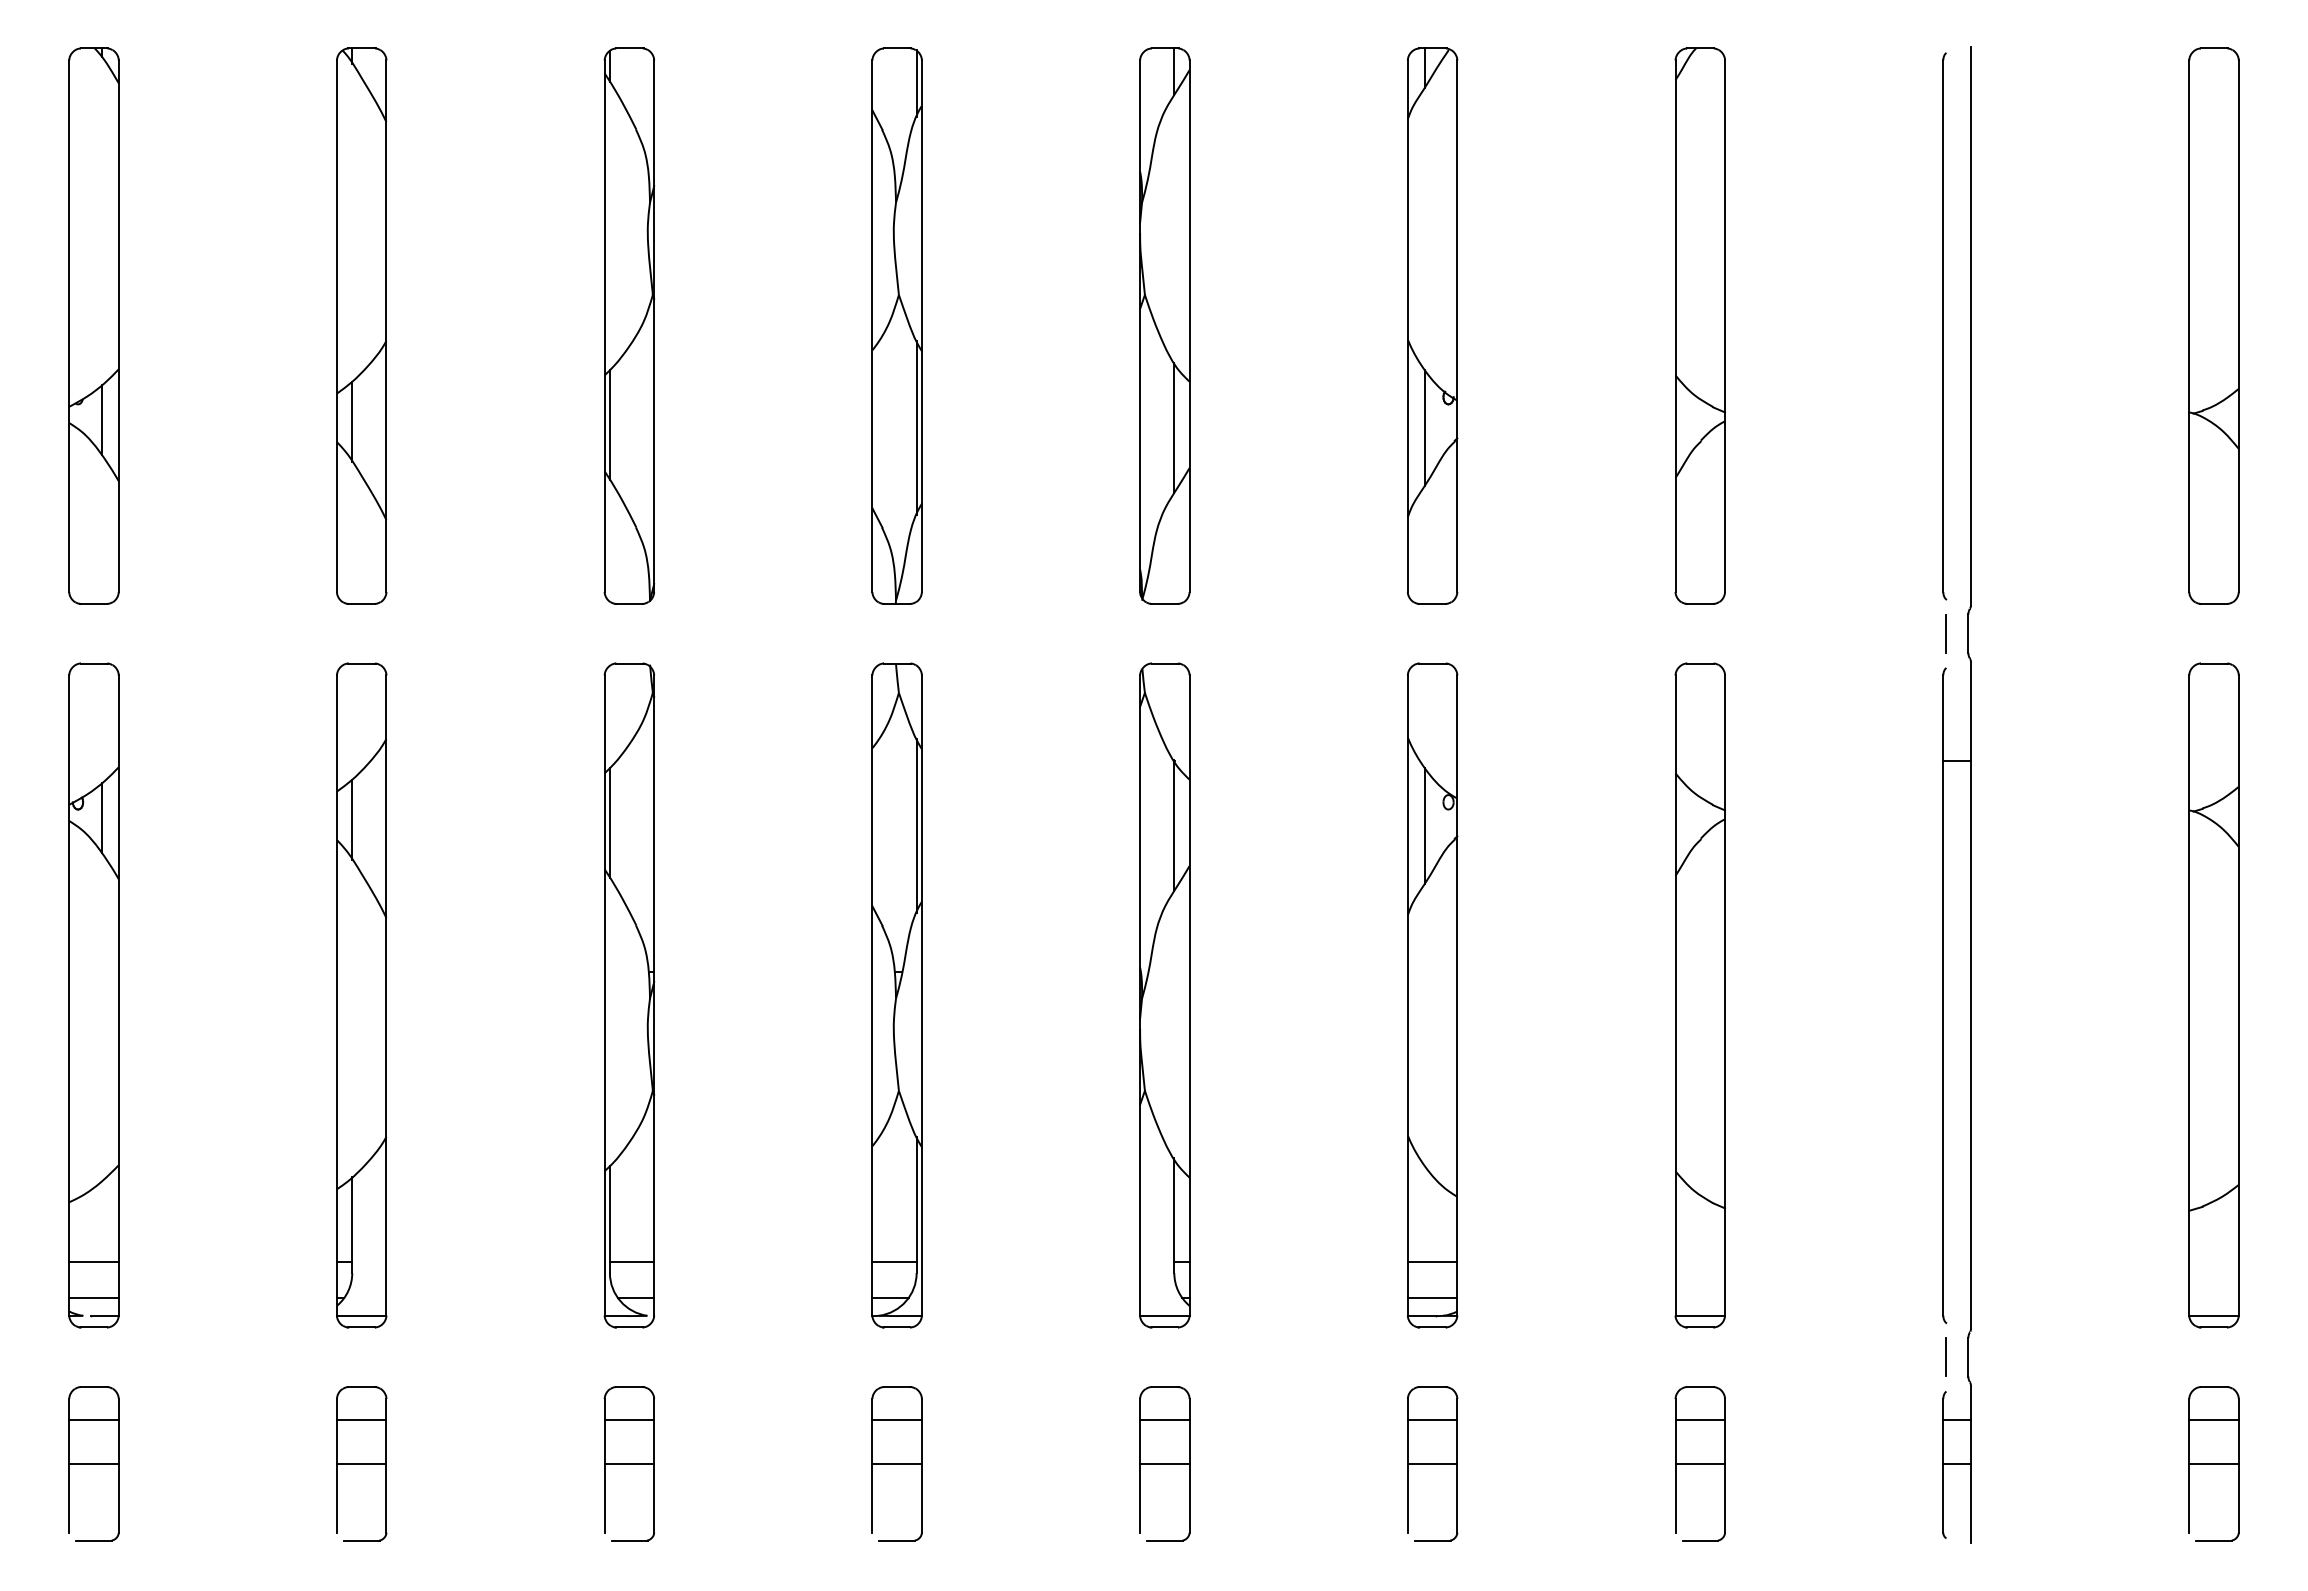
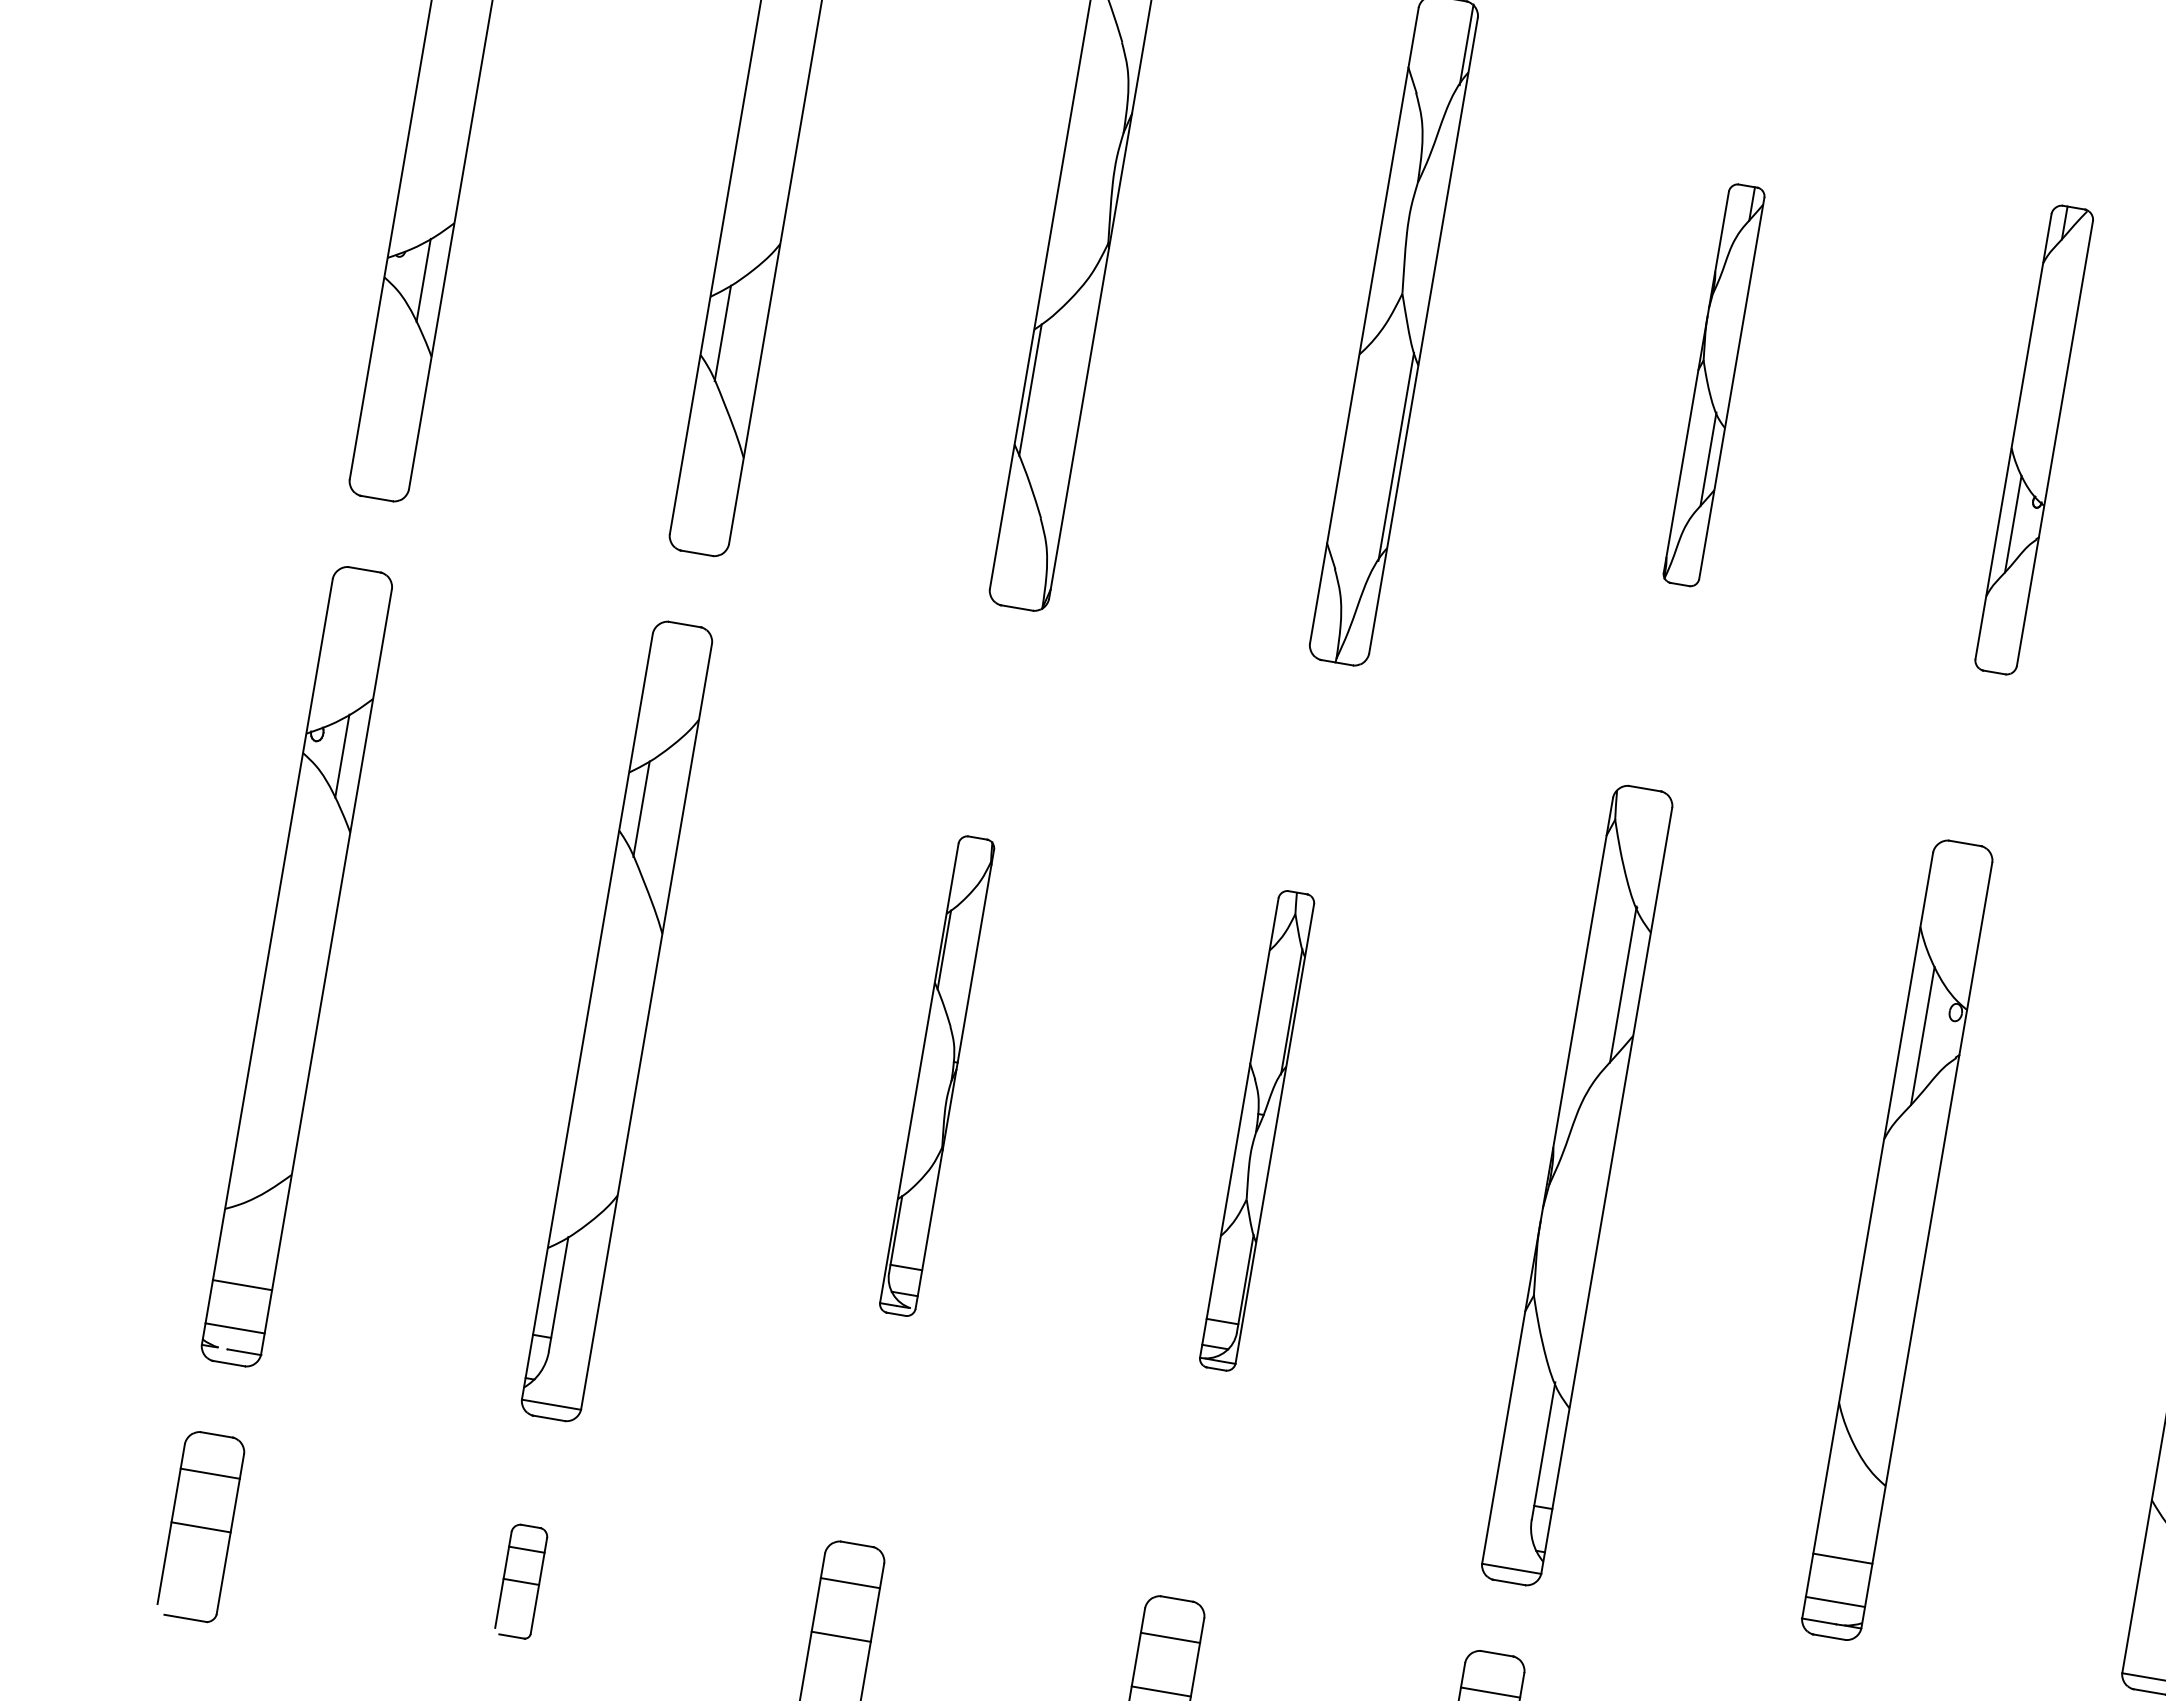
part: (1164, 325) -> (1713, 384), size x0.6
part: (1432, 325) -> (2034, 439), size x0.7
part: (629, 995) -> (937, 1076), size x0.6
part: (896, 995) -> (1256, 1130), size x0.6
part: (361, 1463) -> (521, 1580), size x0.6

